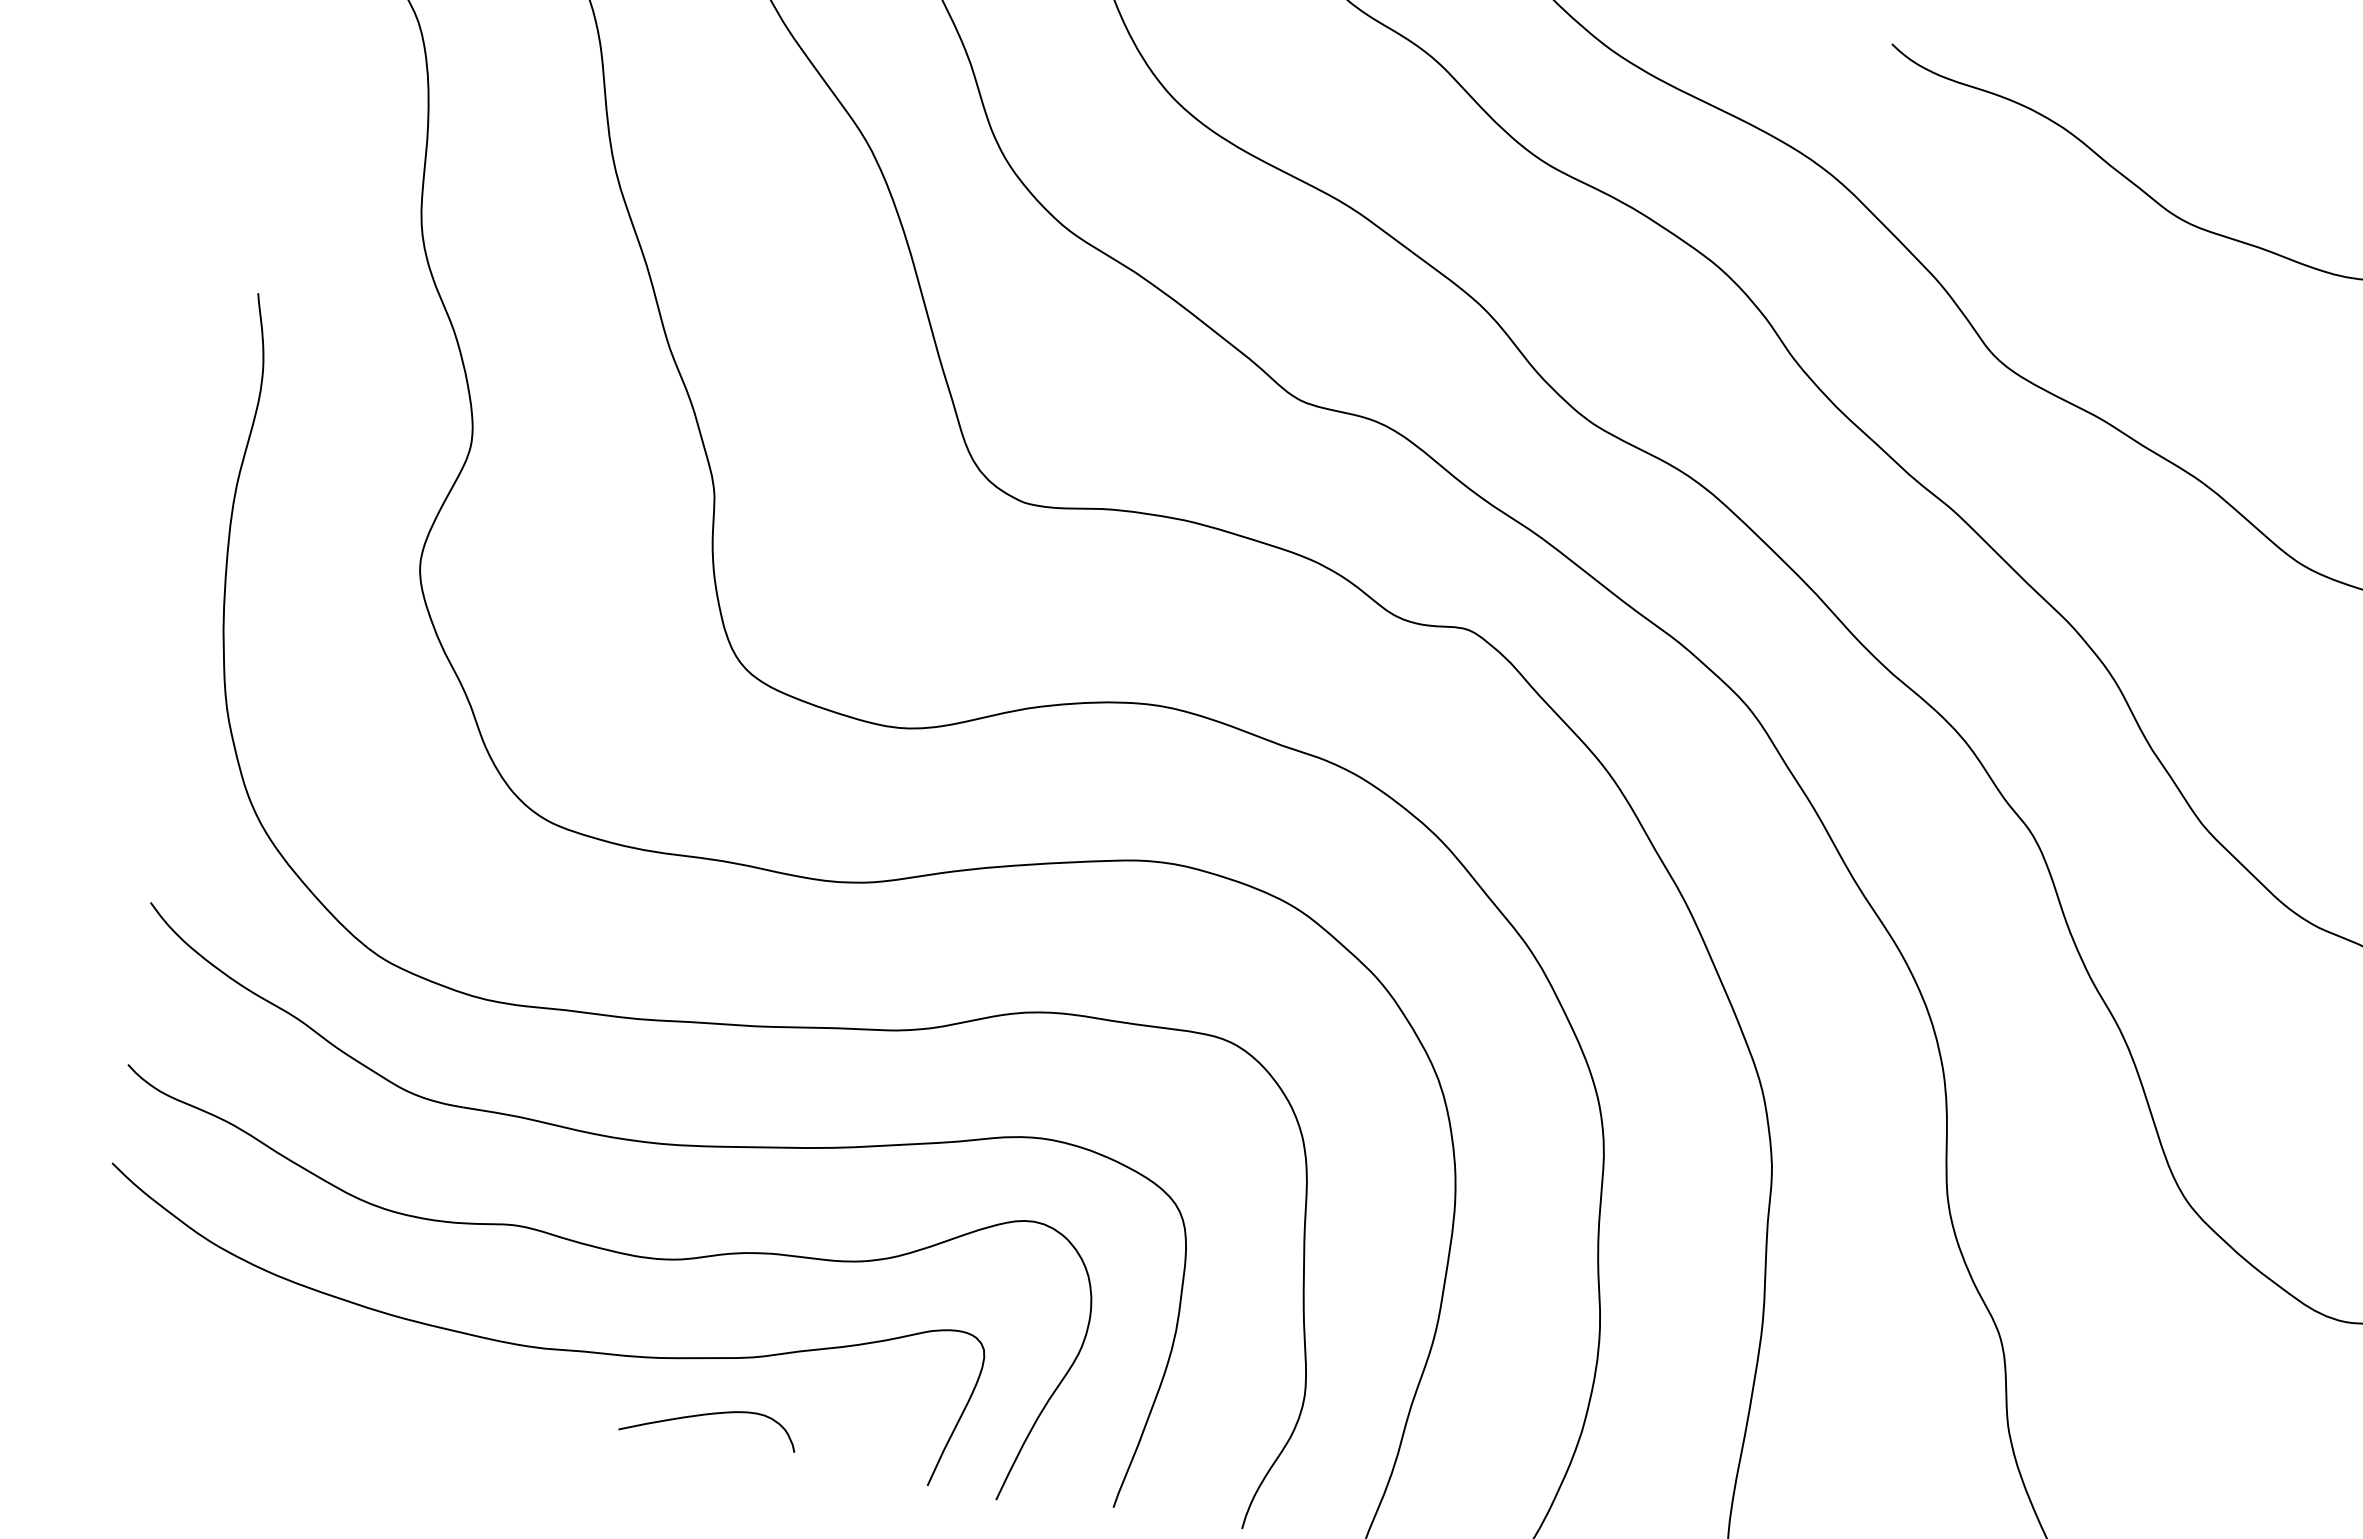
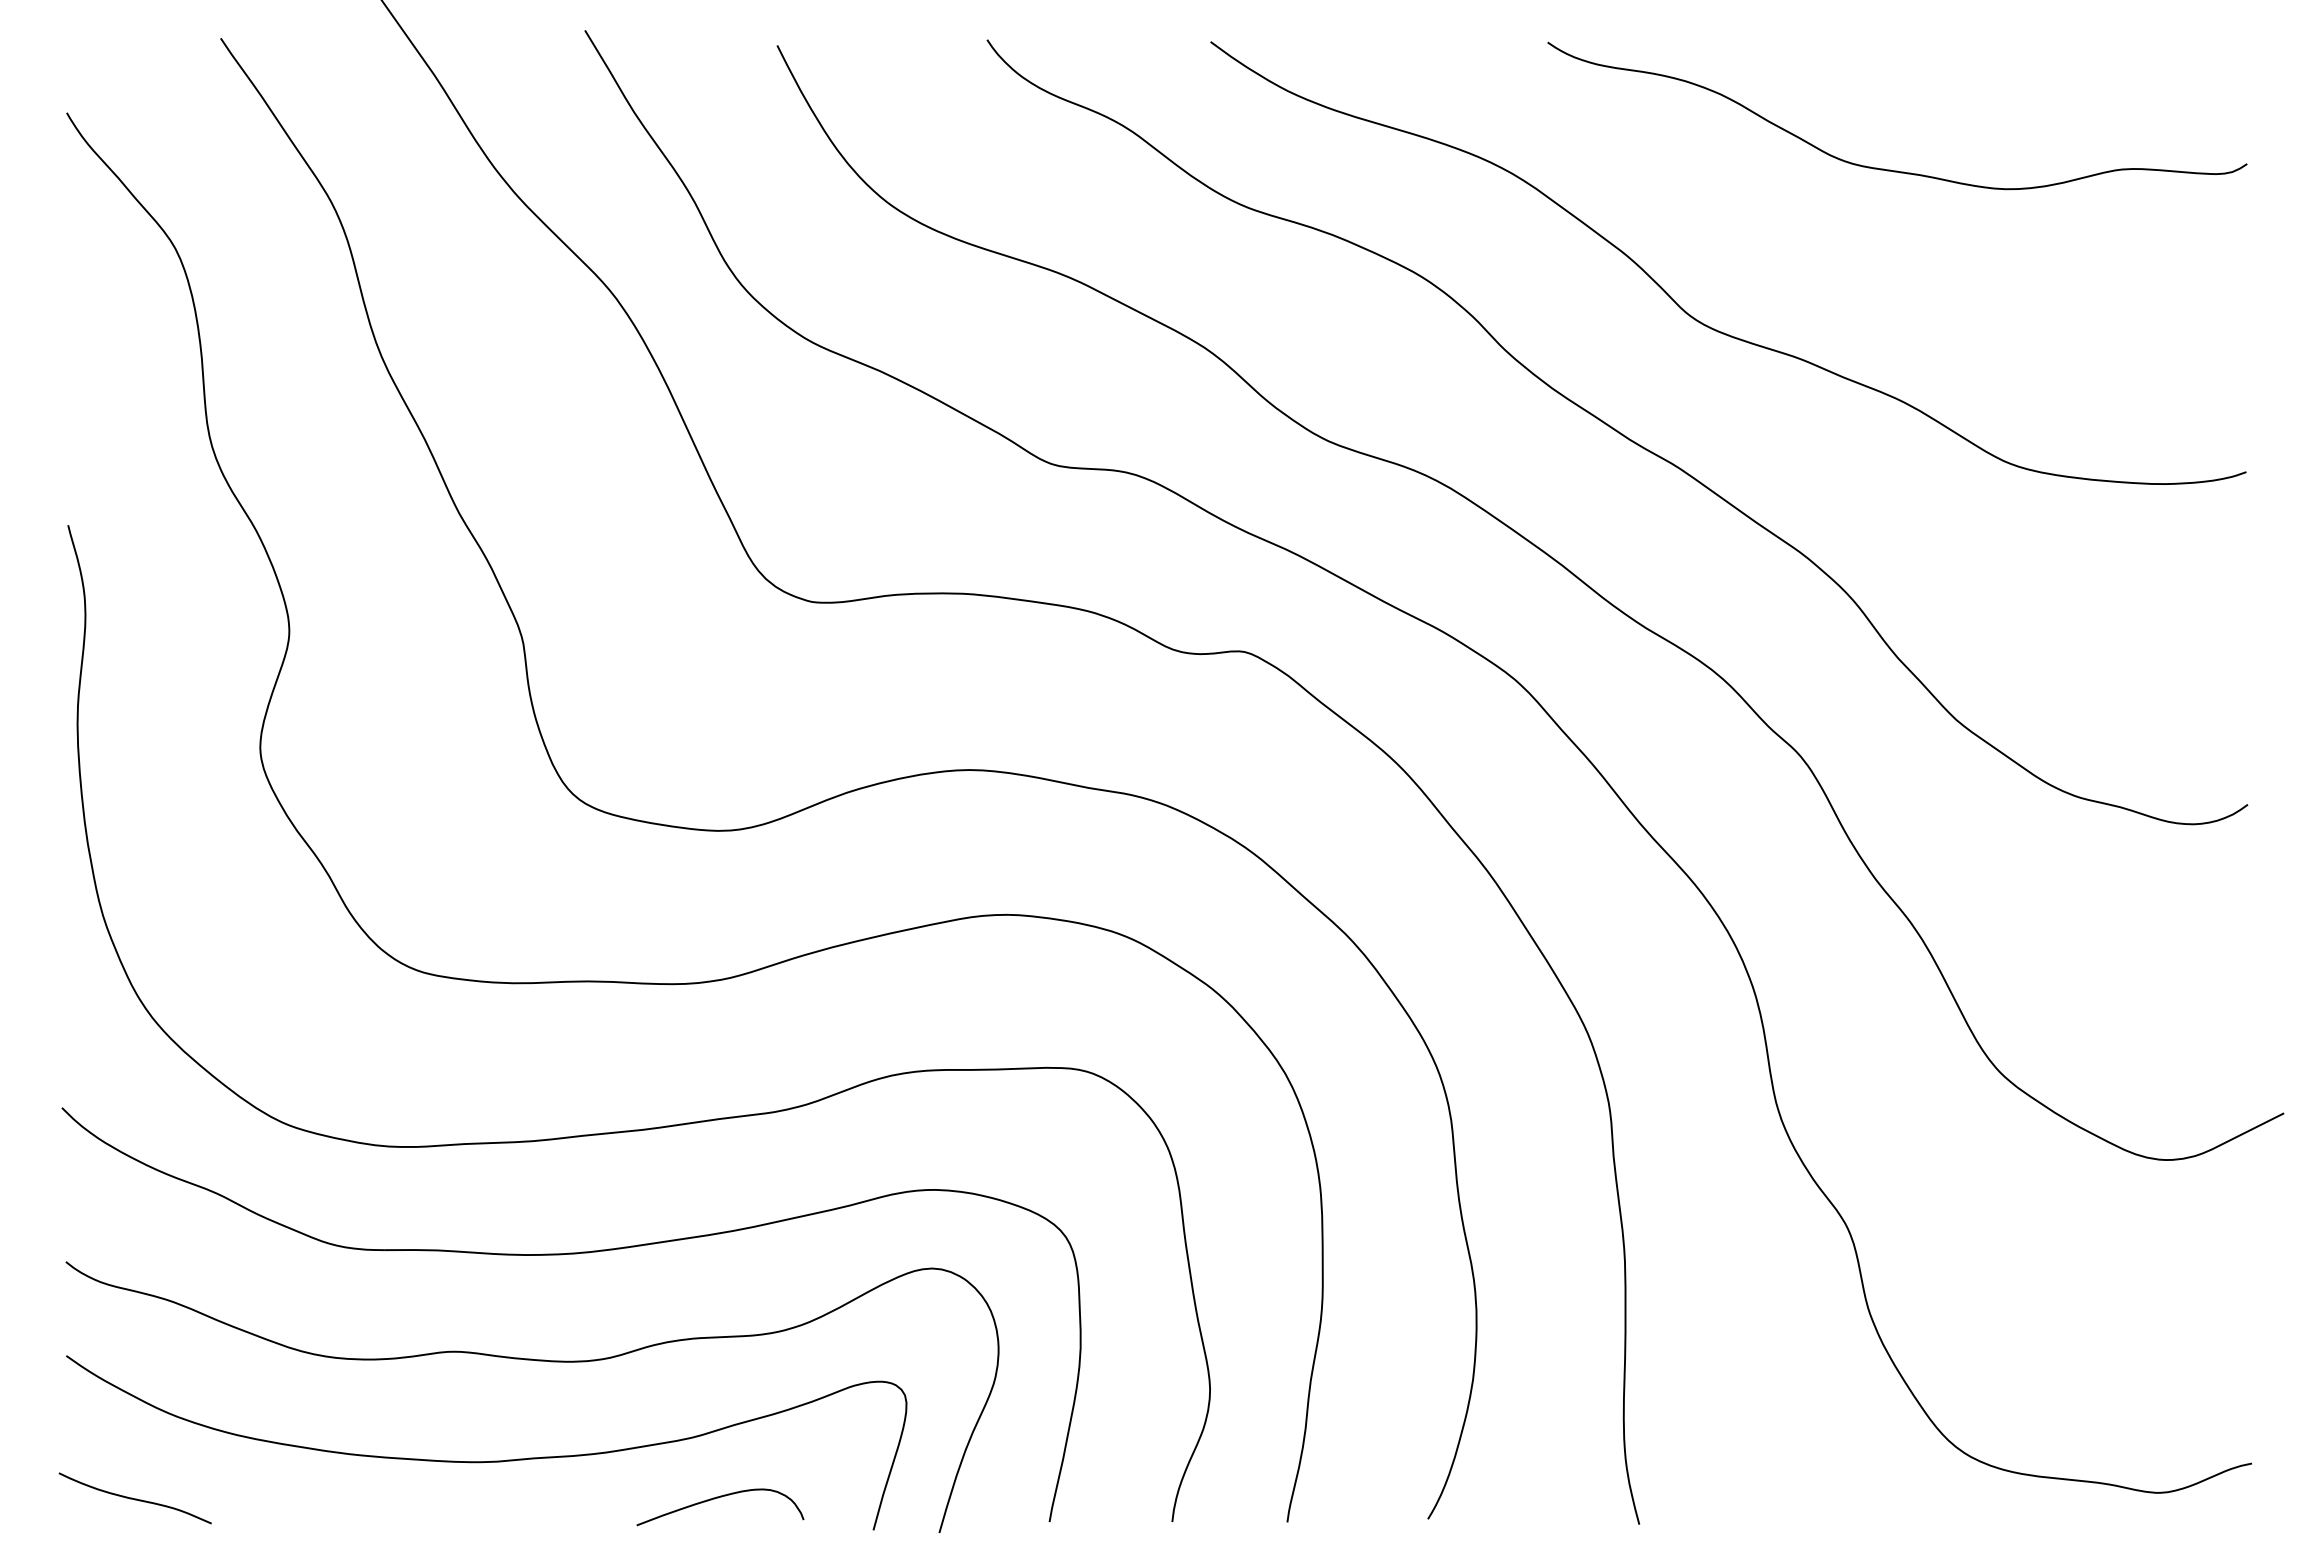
curve: (158, 1324) -> (134, 1498), added
curve: (708, 1415) -> (718, 1498), moved

